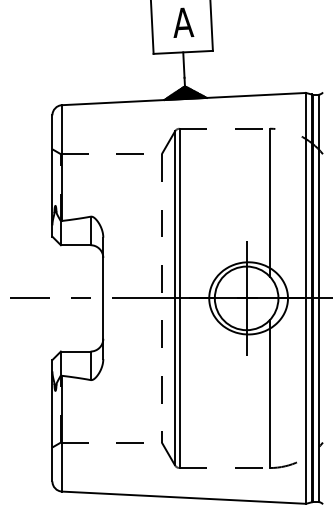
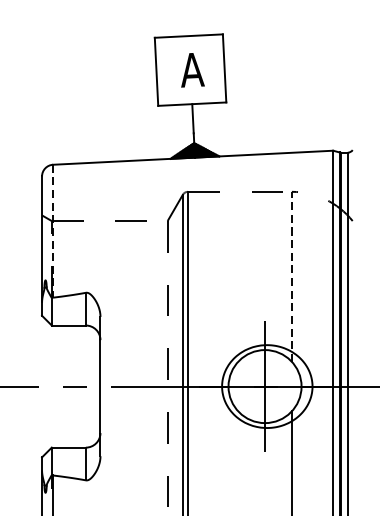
line: (62, 163) -> (53, 231), solid -> dashed
line: (270, 202) -> (292, 276), solid -> dashed

